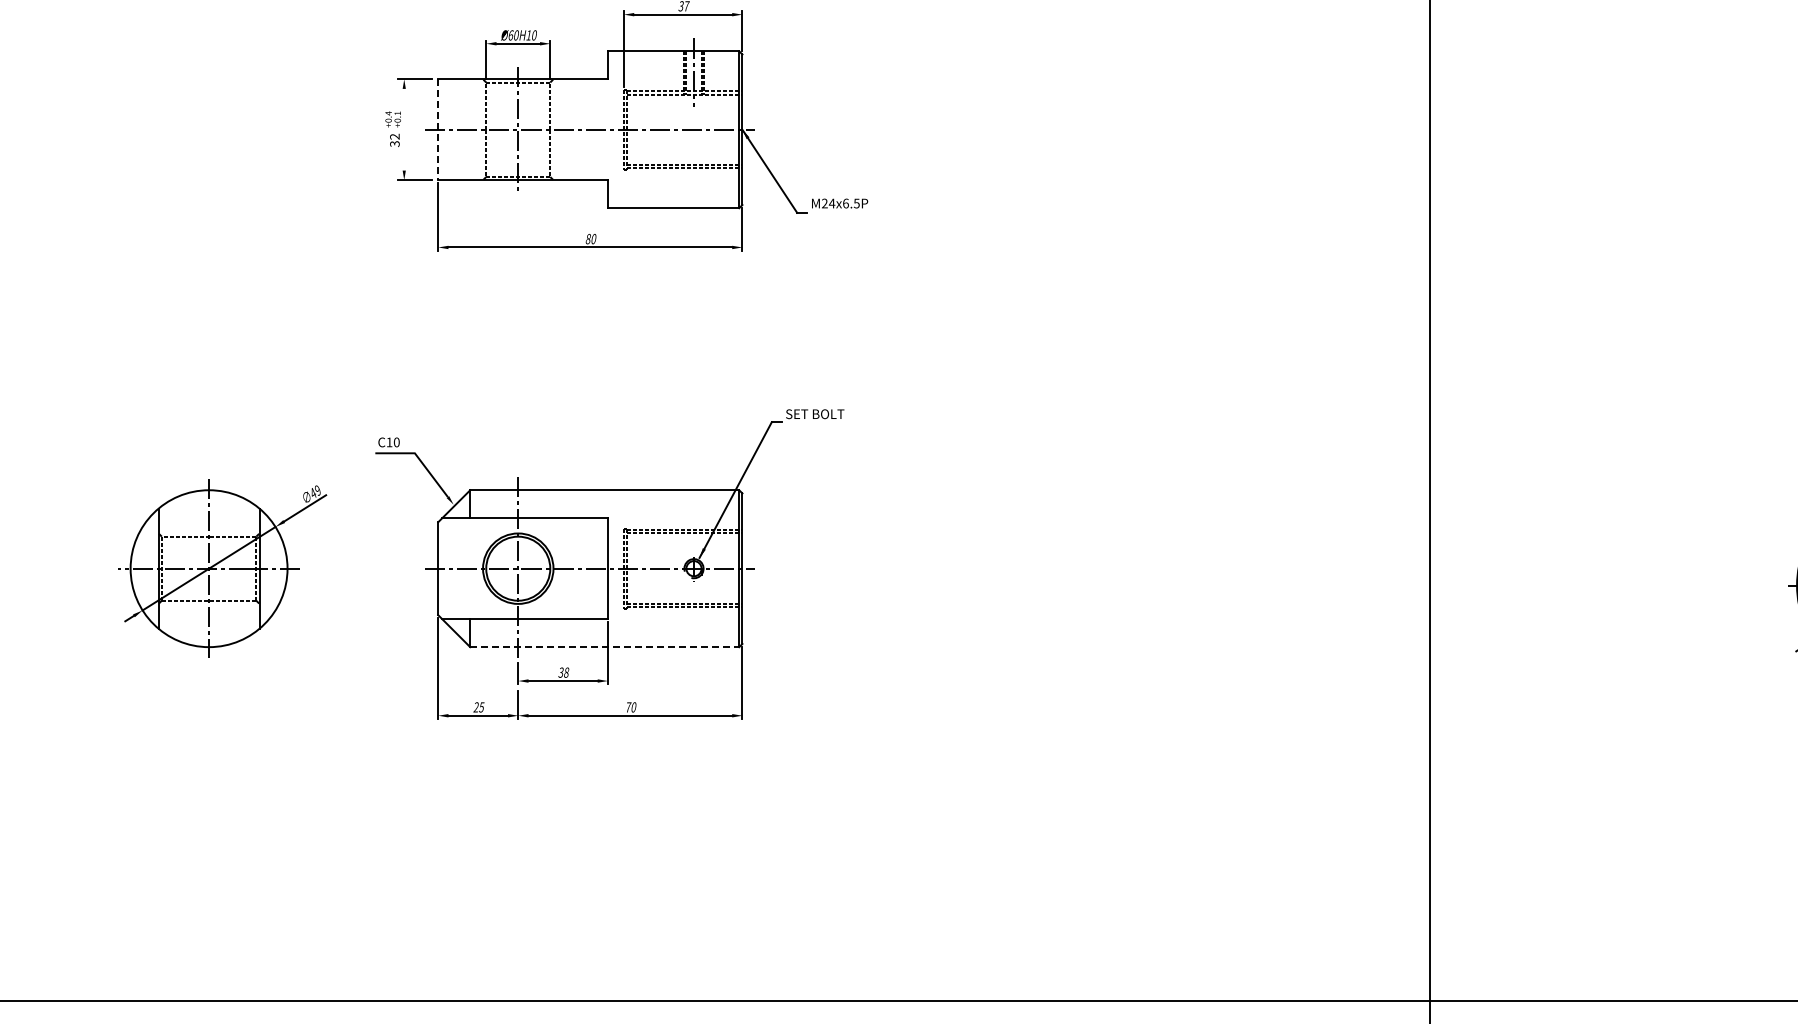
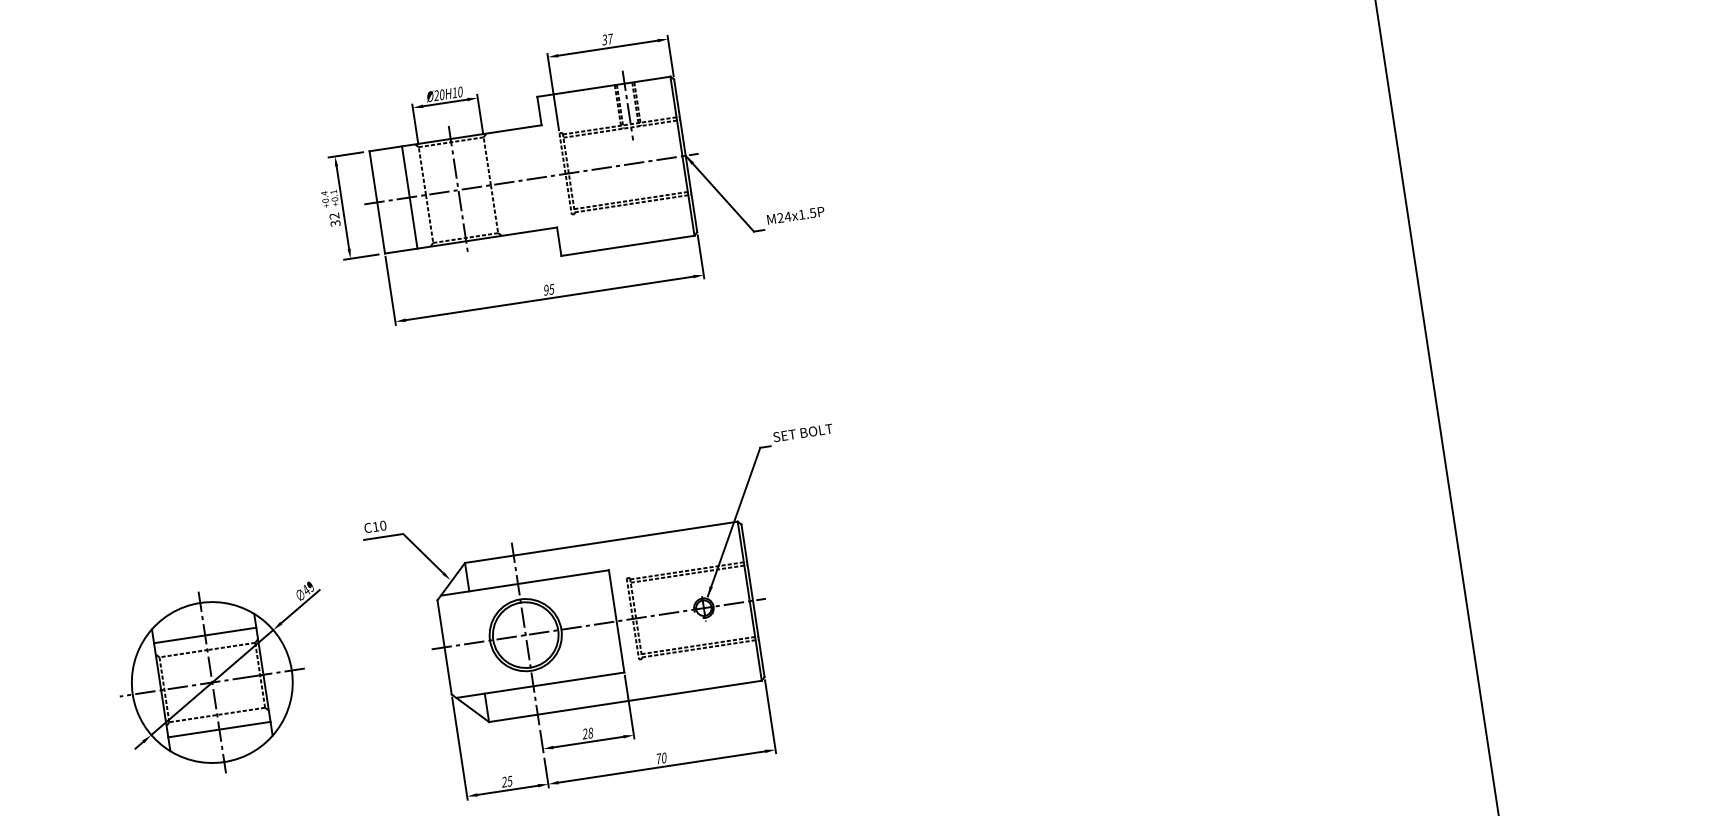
text: (510, 35) -> (436, 95), Ø60H10 -> Ø20H10
line: (404, 129) -> (343, 207), added
line: (470, 129) -> (409, 197), added
line: (438, 130) -> (377, 203), dashed -> solid
text: (845, 203) -> (801, 214), M24x6.5P -> M24x1.5P
text: (590, 239) -> (548, 290), 80 -> 95
line: (208, 522) -> (204, 635), added
line: (208, 615) -> (218, 730), added
line: (605, 647) -> (626, 701), dashed -> solid
text: (560, 672) -> (584, 733), 38 -> 28

